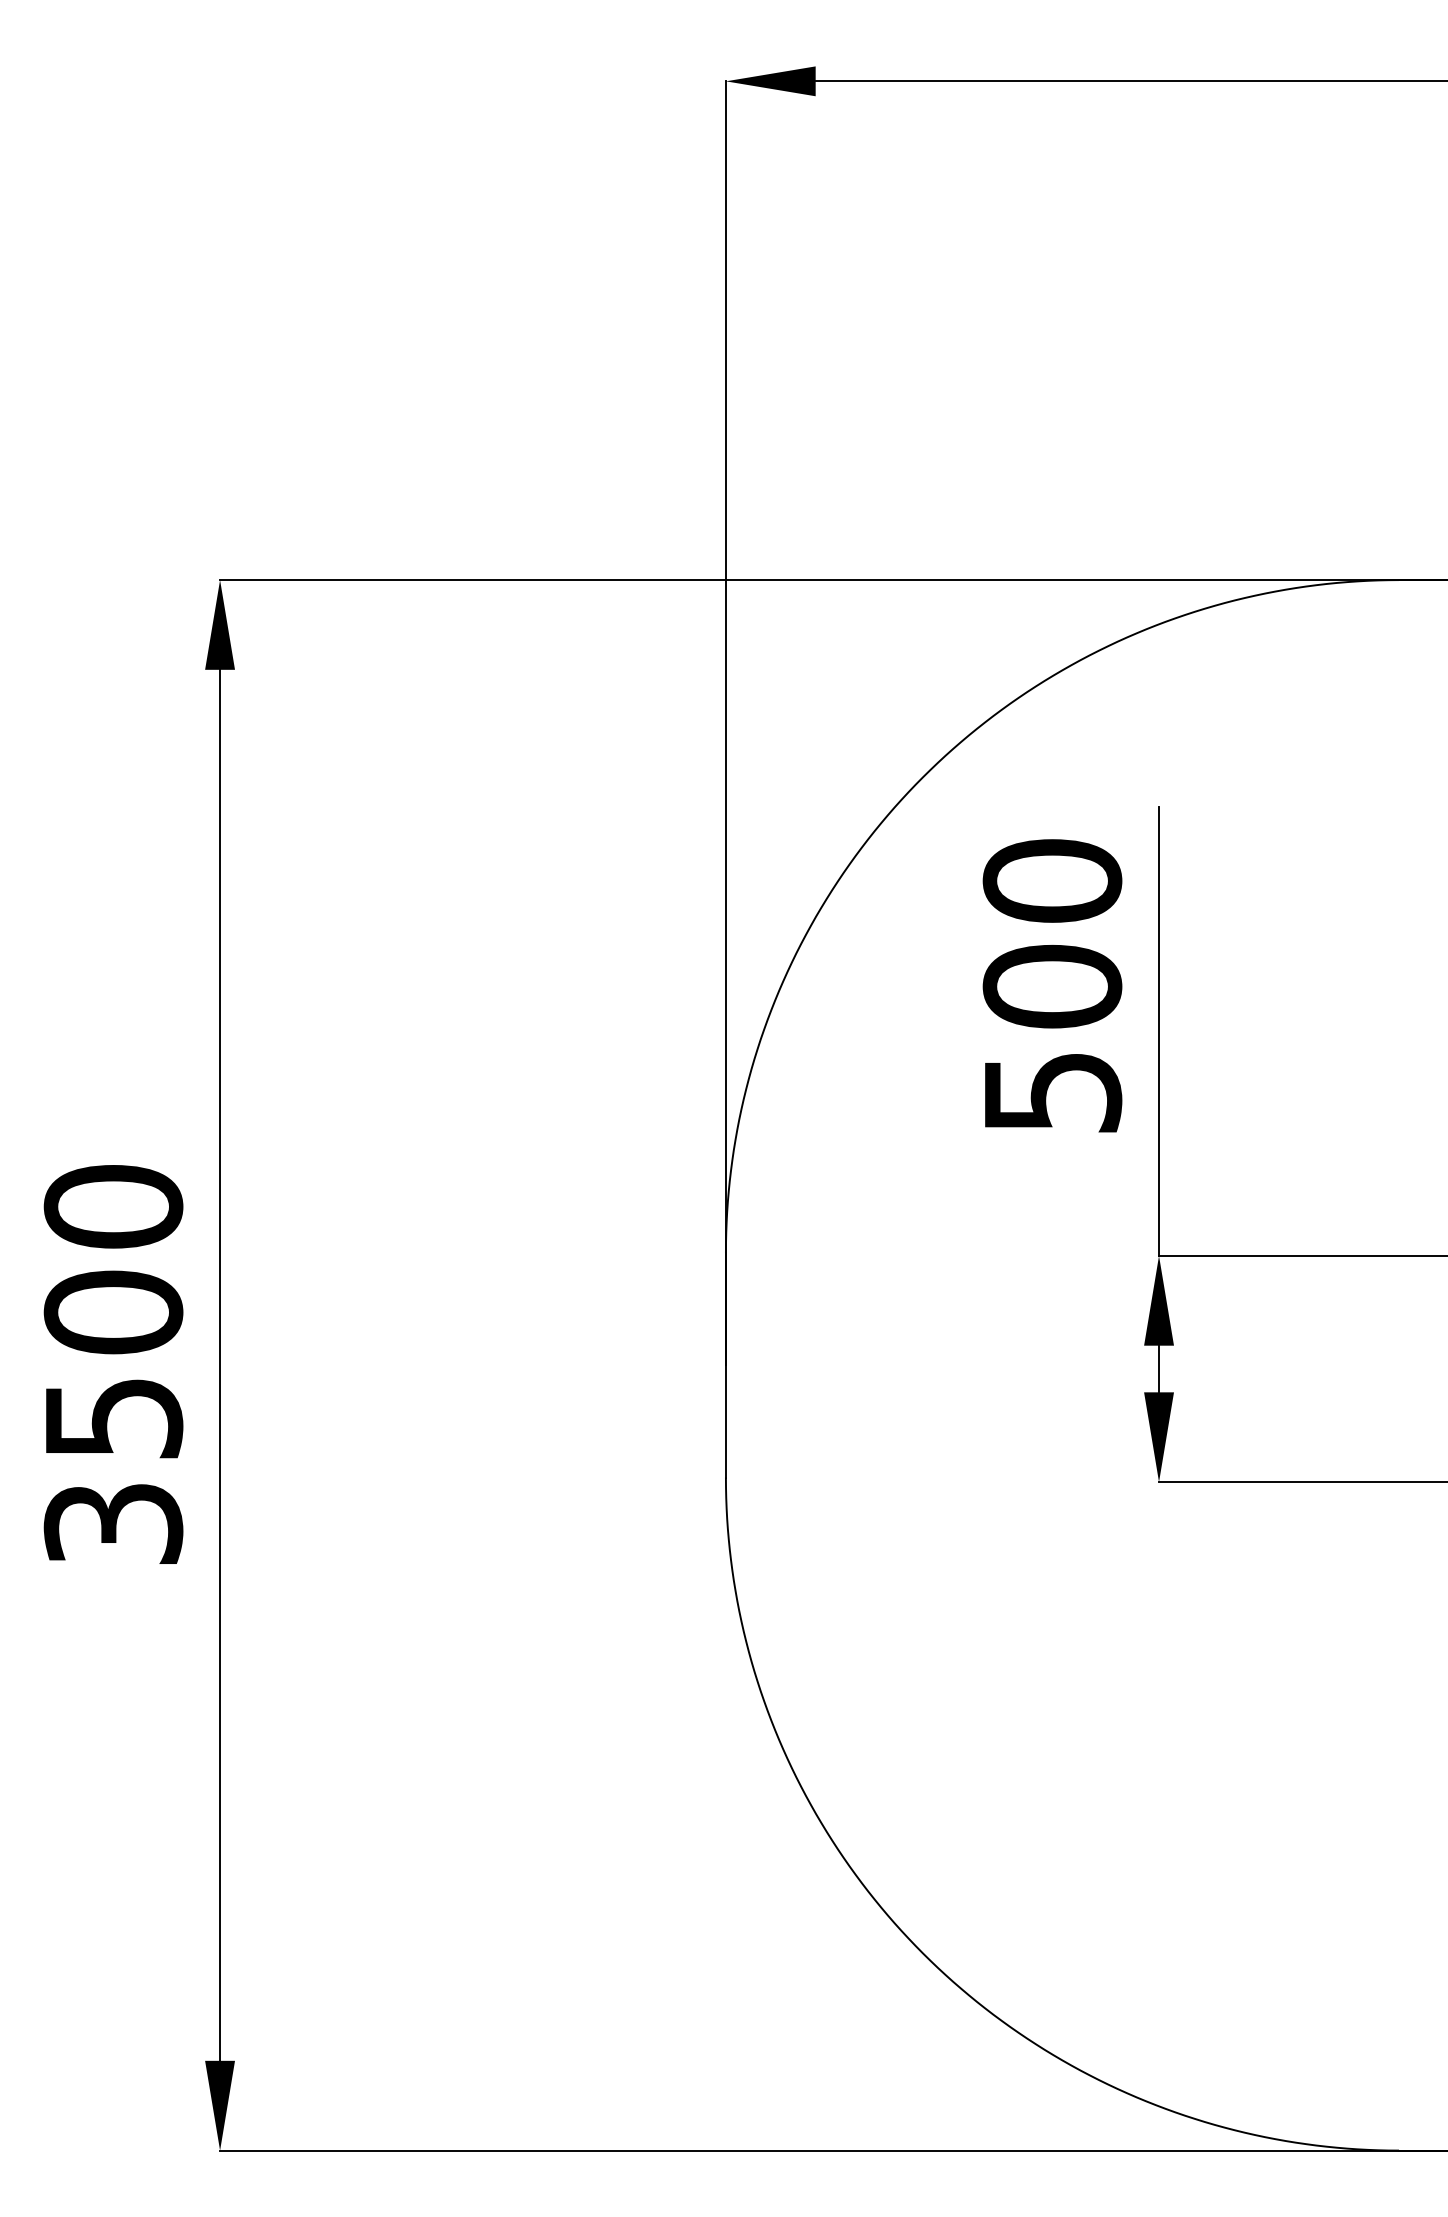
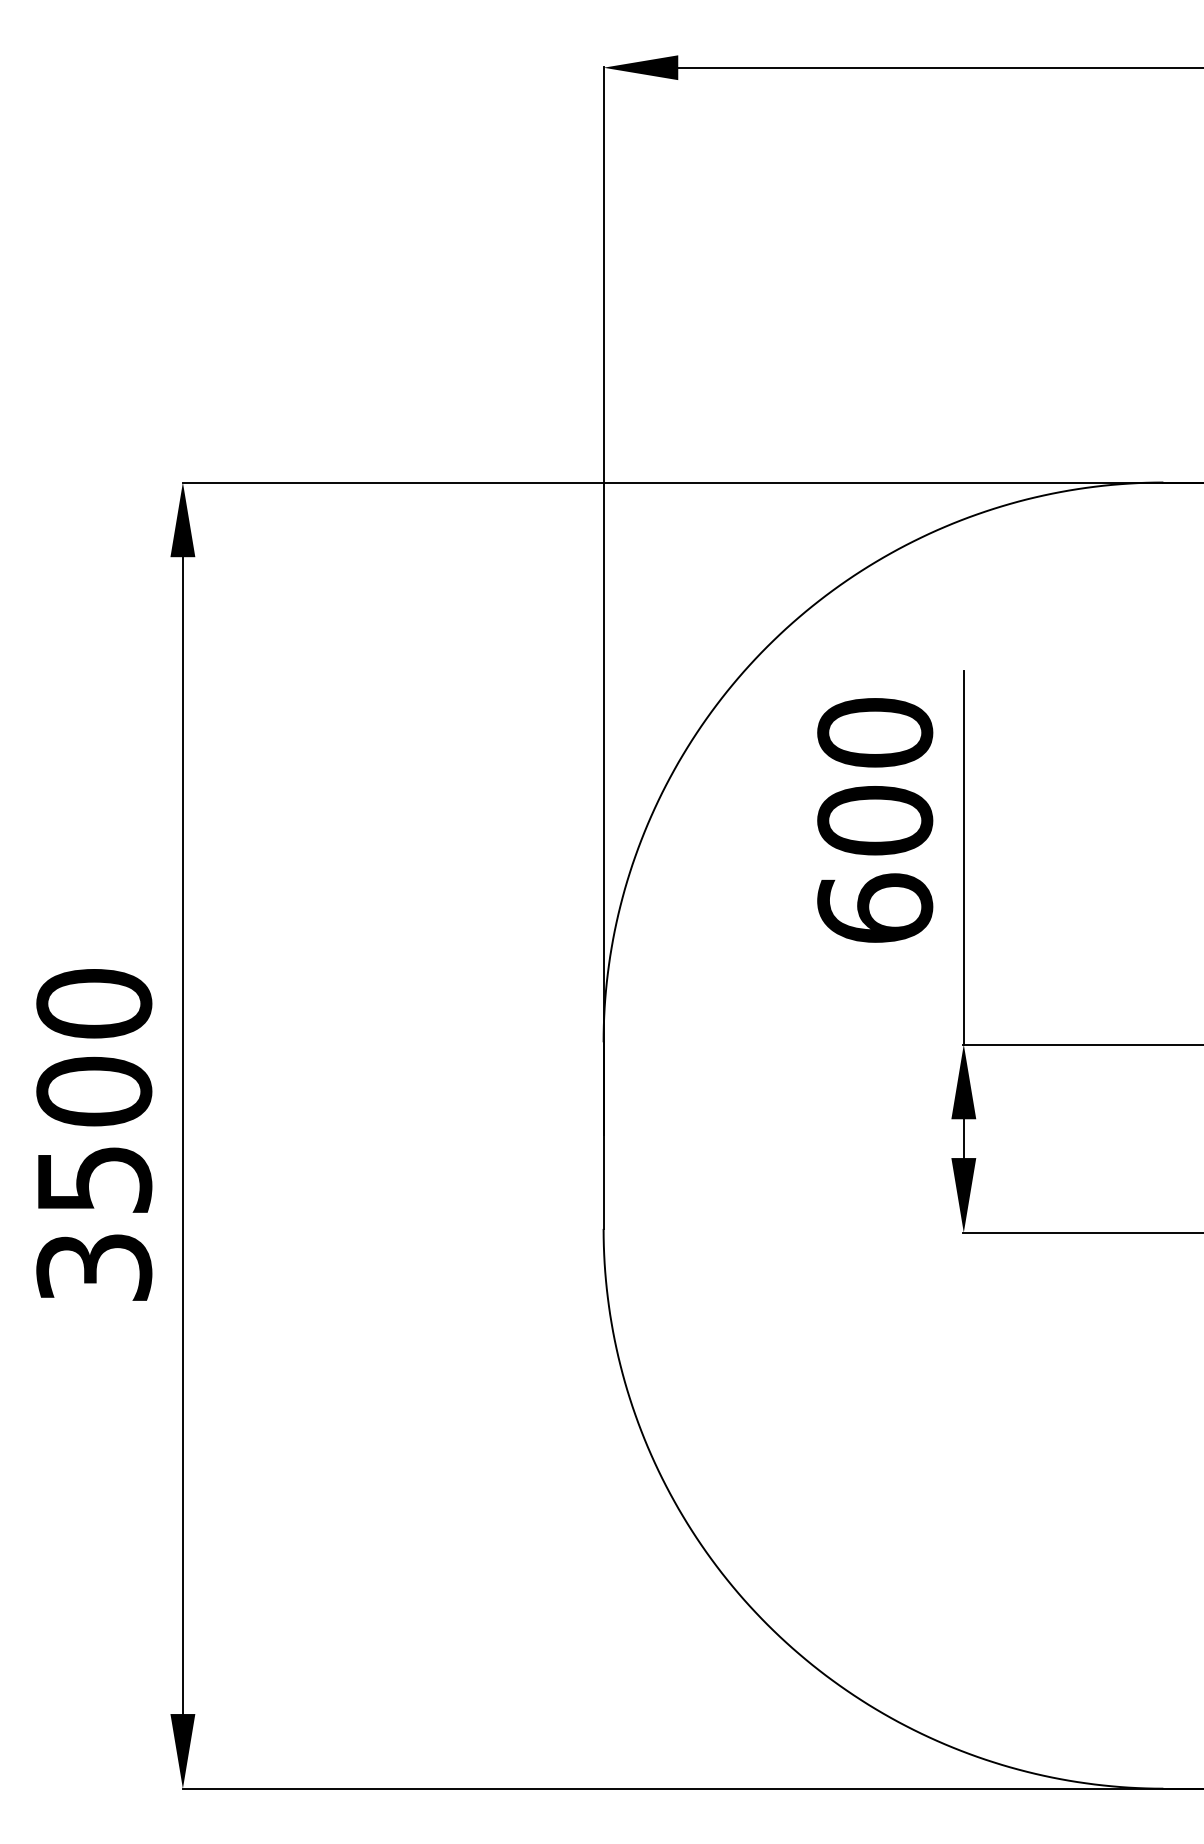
text: (1052, 1091) -> (875, 907), 500 -> 600

